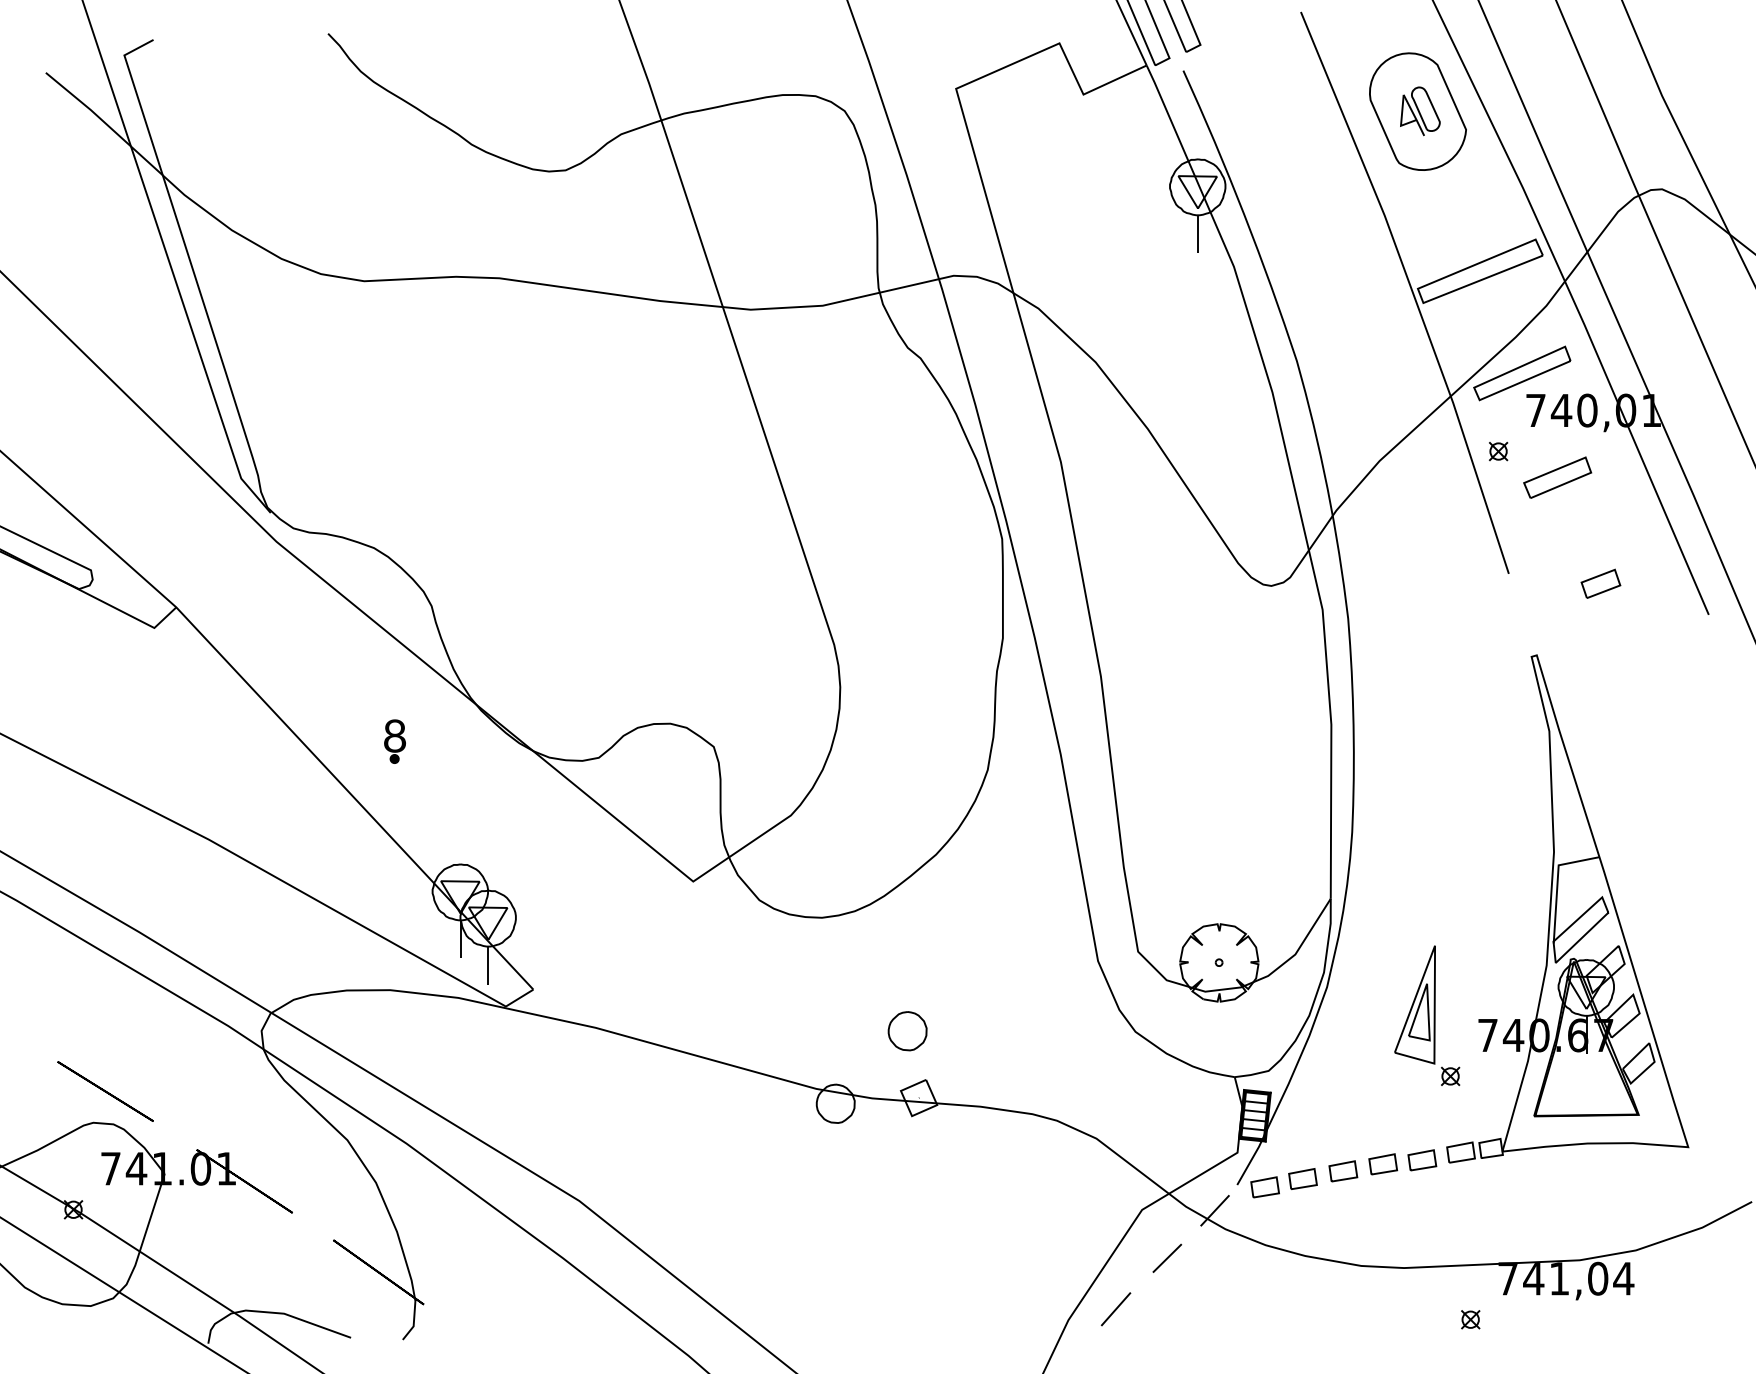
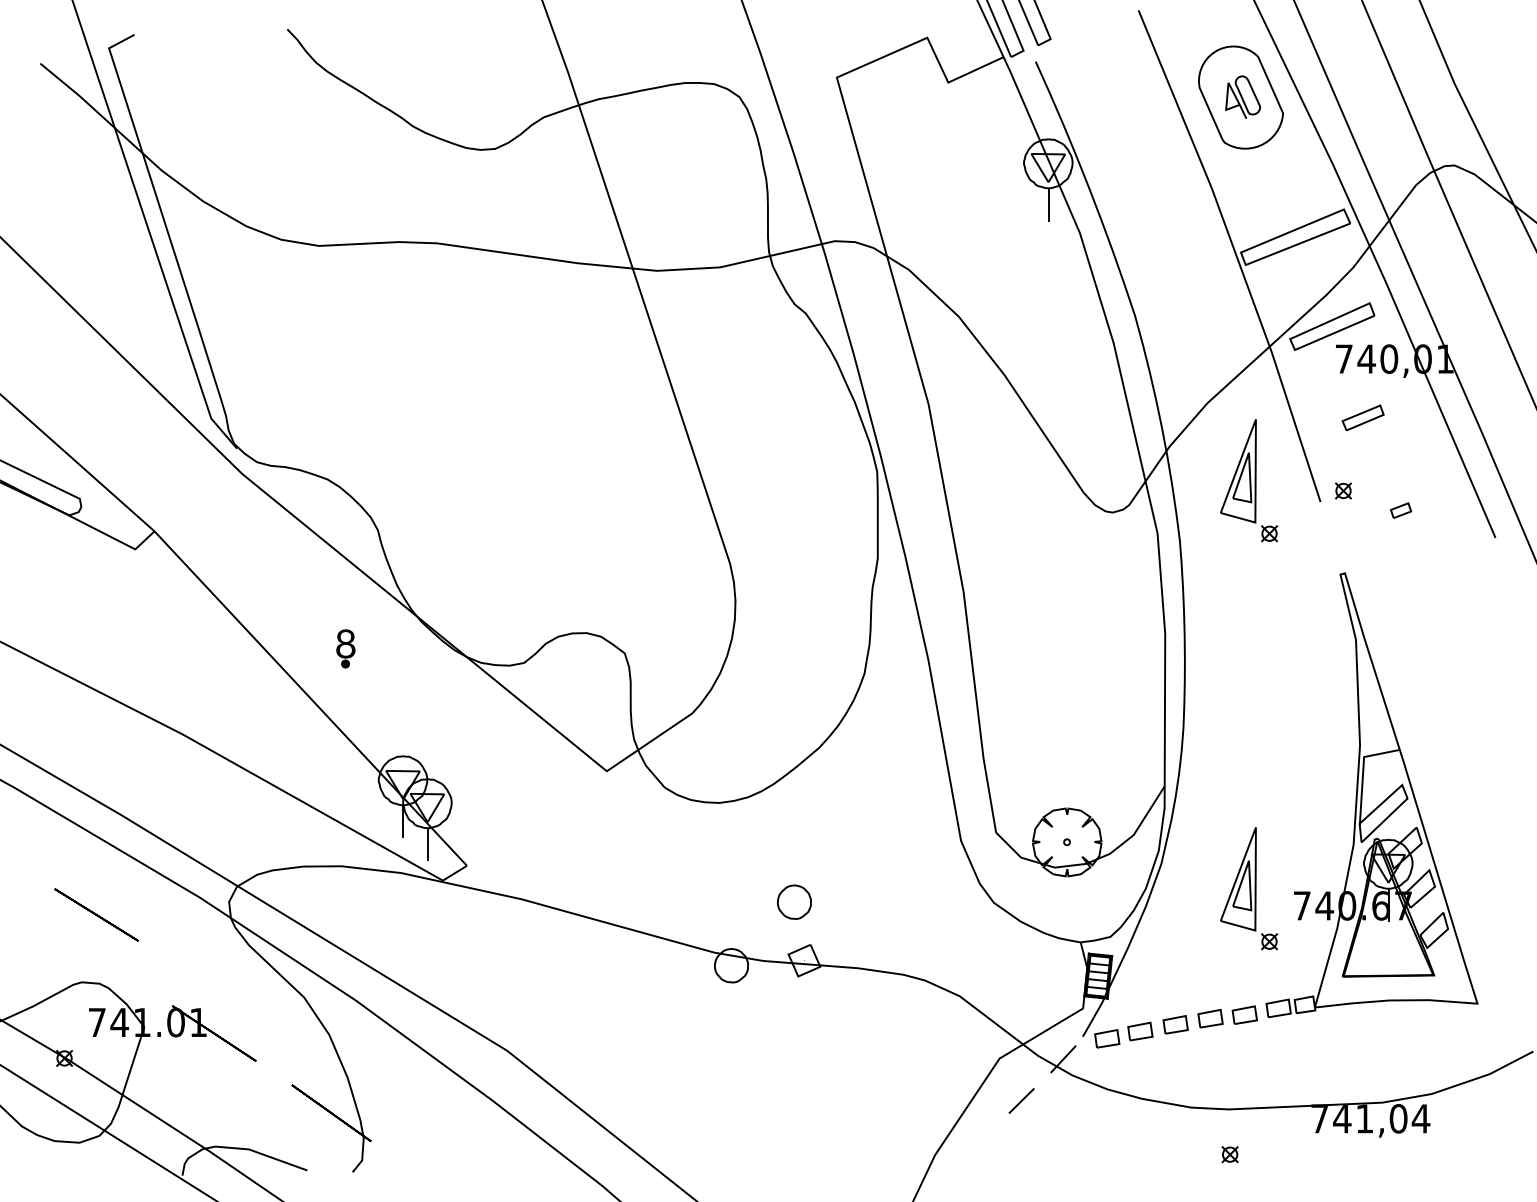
part: (1498, 451) -> (1343, 490), moved
part: (1556, 477) -> (1362, 417), size x0.7
part: (1427, 549) -> (1249, 480), added
part: (1600, 583) -> (1400, 510), size x0.6
line: (105, 1090) -> (96, 914), moved
line: (1115, 1309) -> (976, 1145), removed
part: (1469, 1319) -> (1229, 1154), moved

